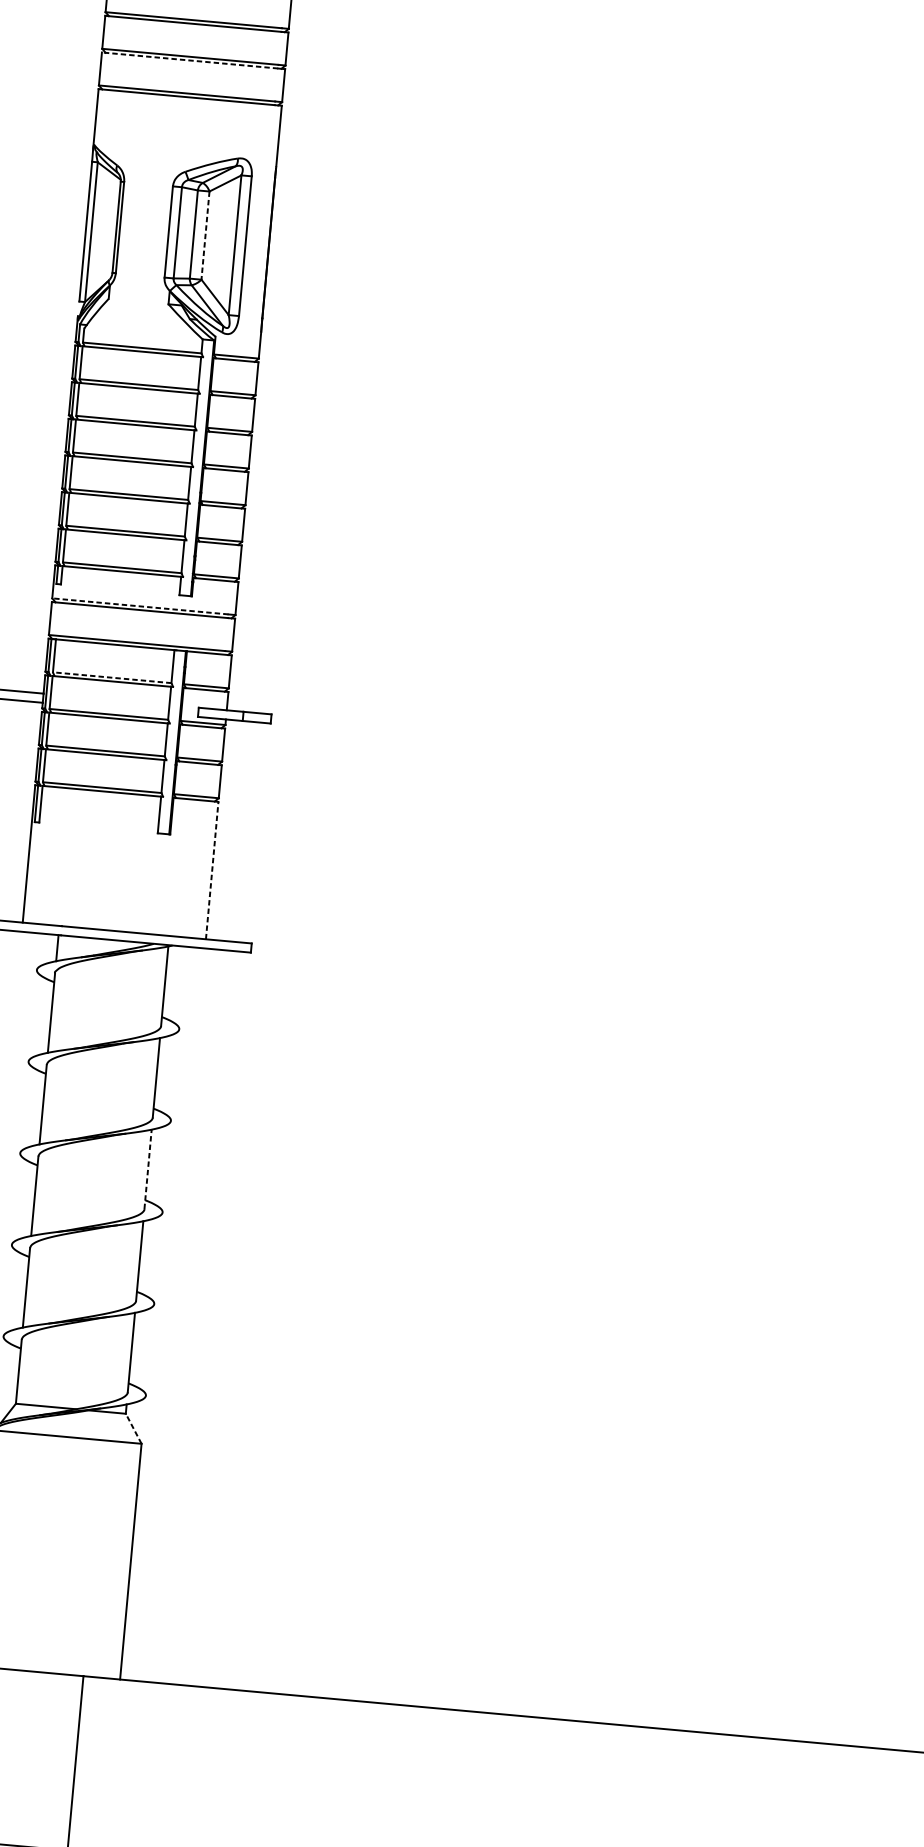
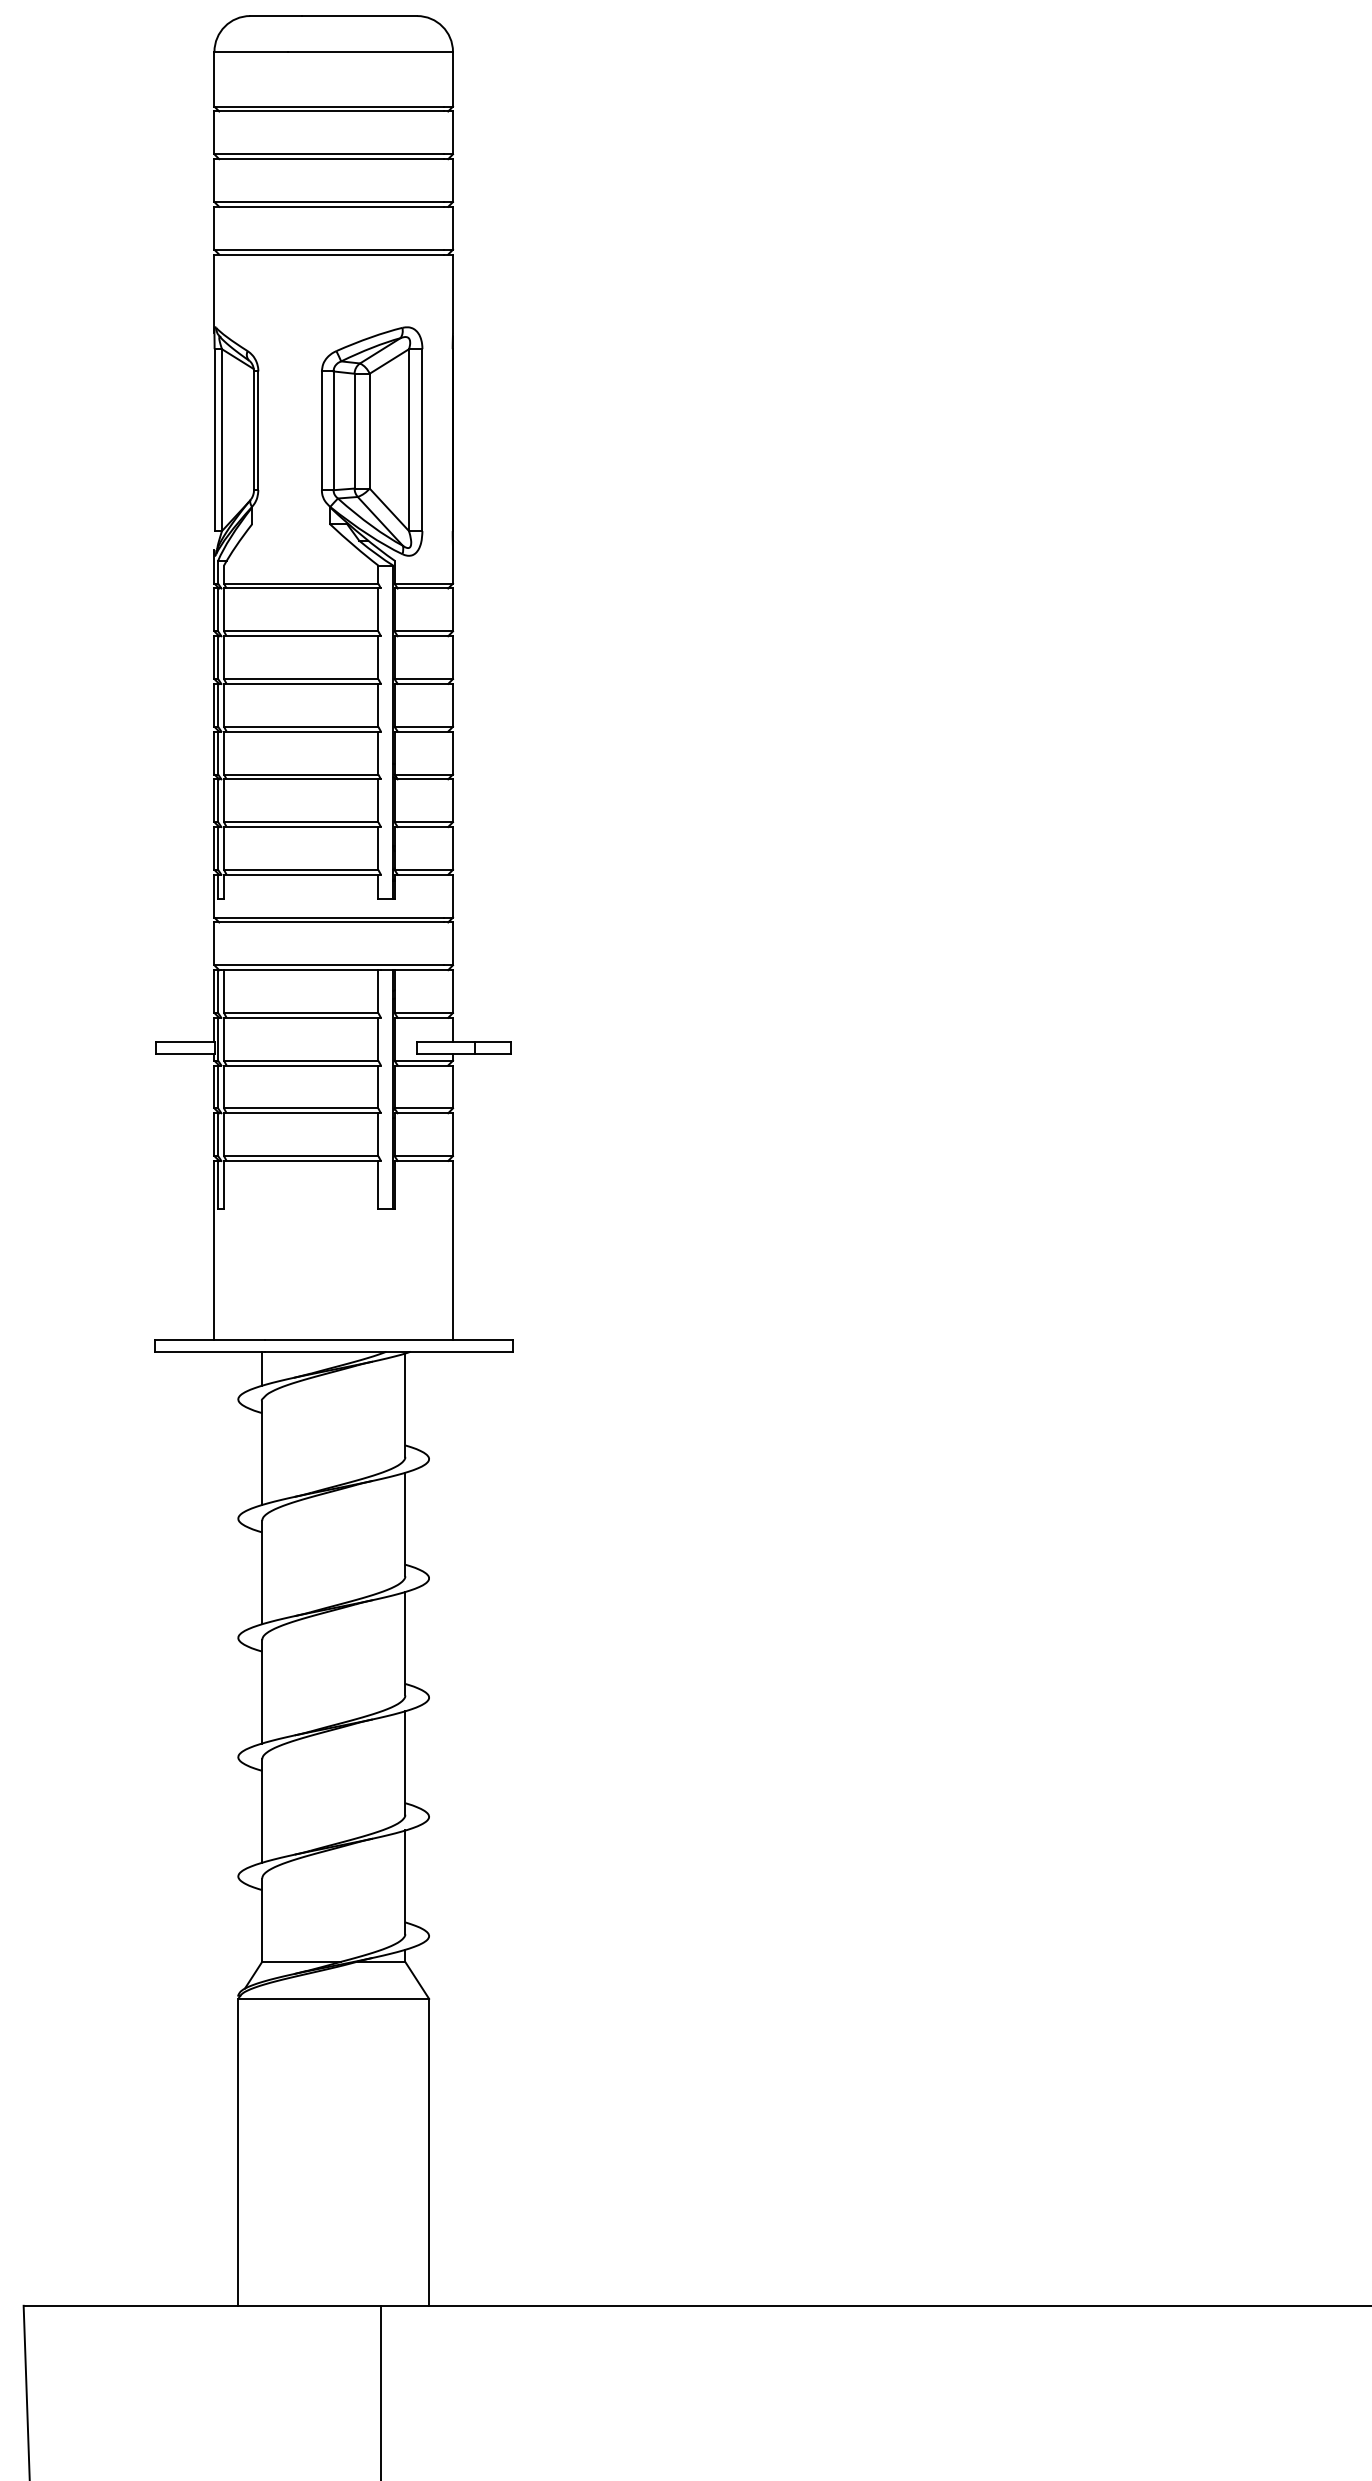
line: (190, 60) -> (329, 206), dashed -> solid
line: (205, 235) -> (369, 431), dashed -> solid
line: (140, 606) -> (329, 917), dashed -> solid
line: (111, 678) -> (300, 1013), dashed -> solid
line: (211, 869) -> (452, 1249), dashed -> solid
line: (148, 1169) -> (405, 1643), dashed -> solid
line: (133, 1428) -> (417, 1980), dashed -> solid

